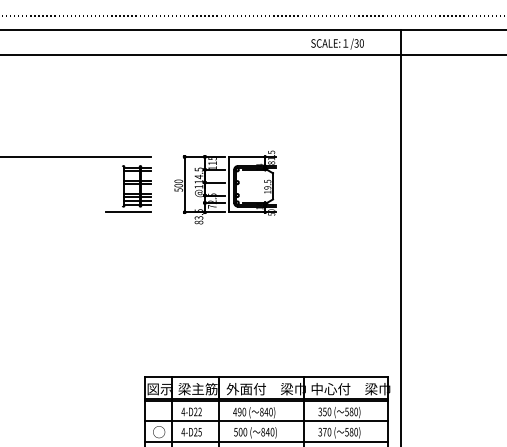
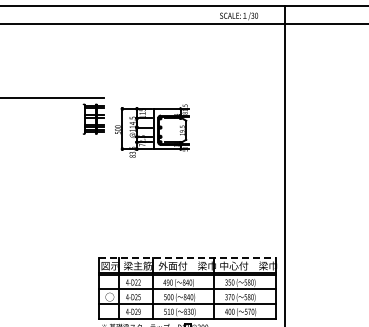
part: (226, 186) -> (152, 130), moved
line: (128, 212) -> (87, 138), removed
line: (266, 377) -> (187, 257), solid -> dashed

